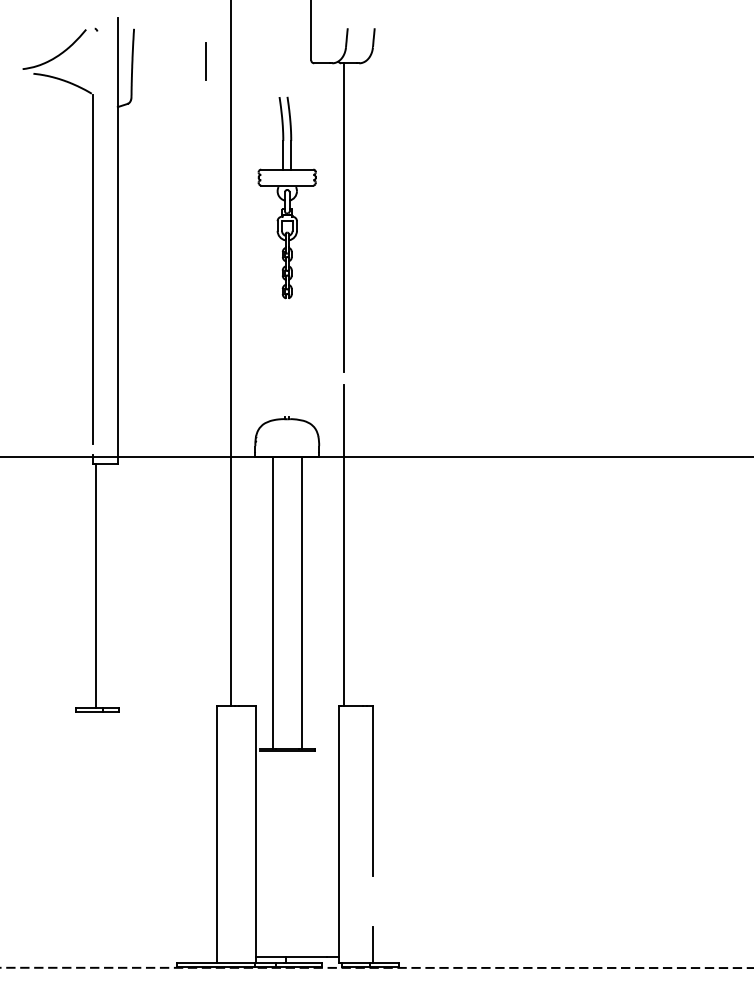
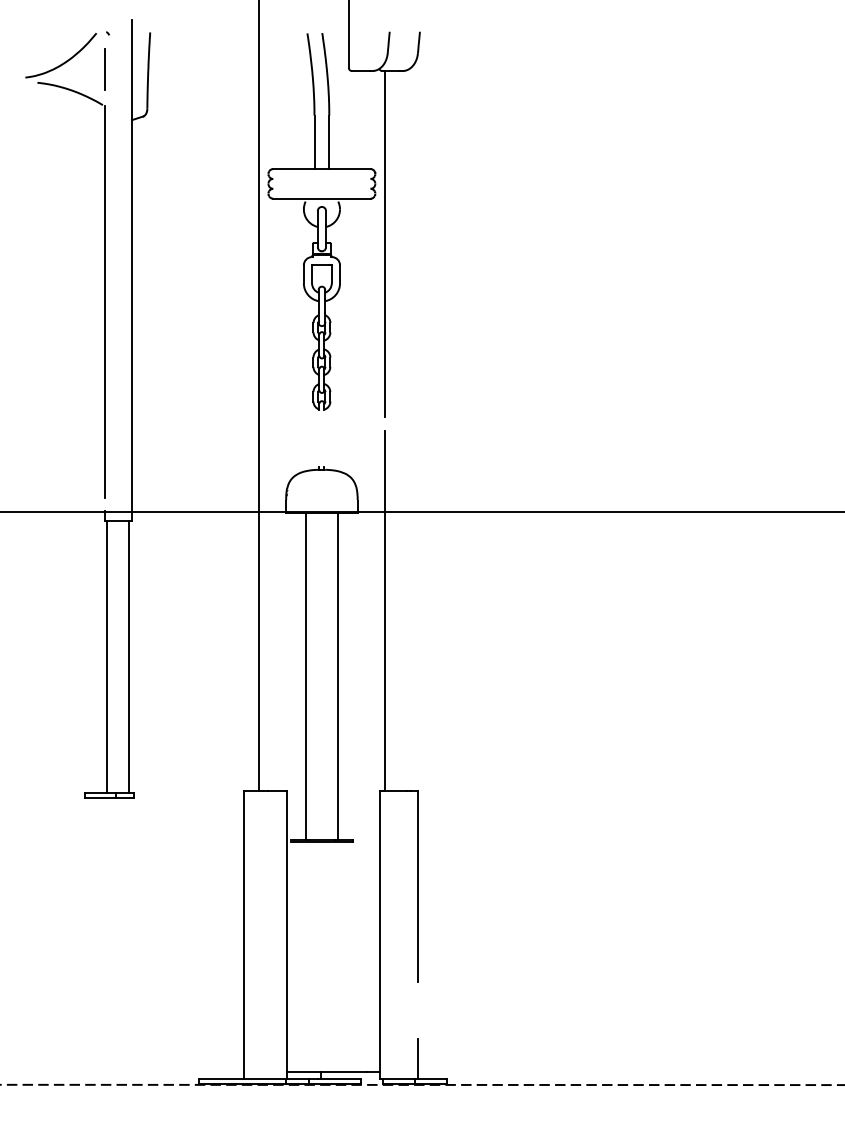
line: (205, 61) -> (104, 69), moved
part: (286, 197) -> (321, 221), size x1.67
line: (115, 585) -> (129, 656), added

